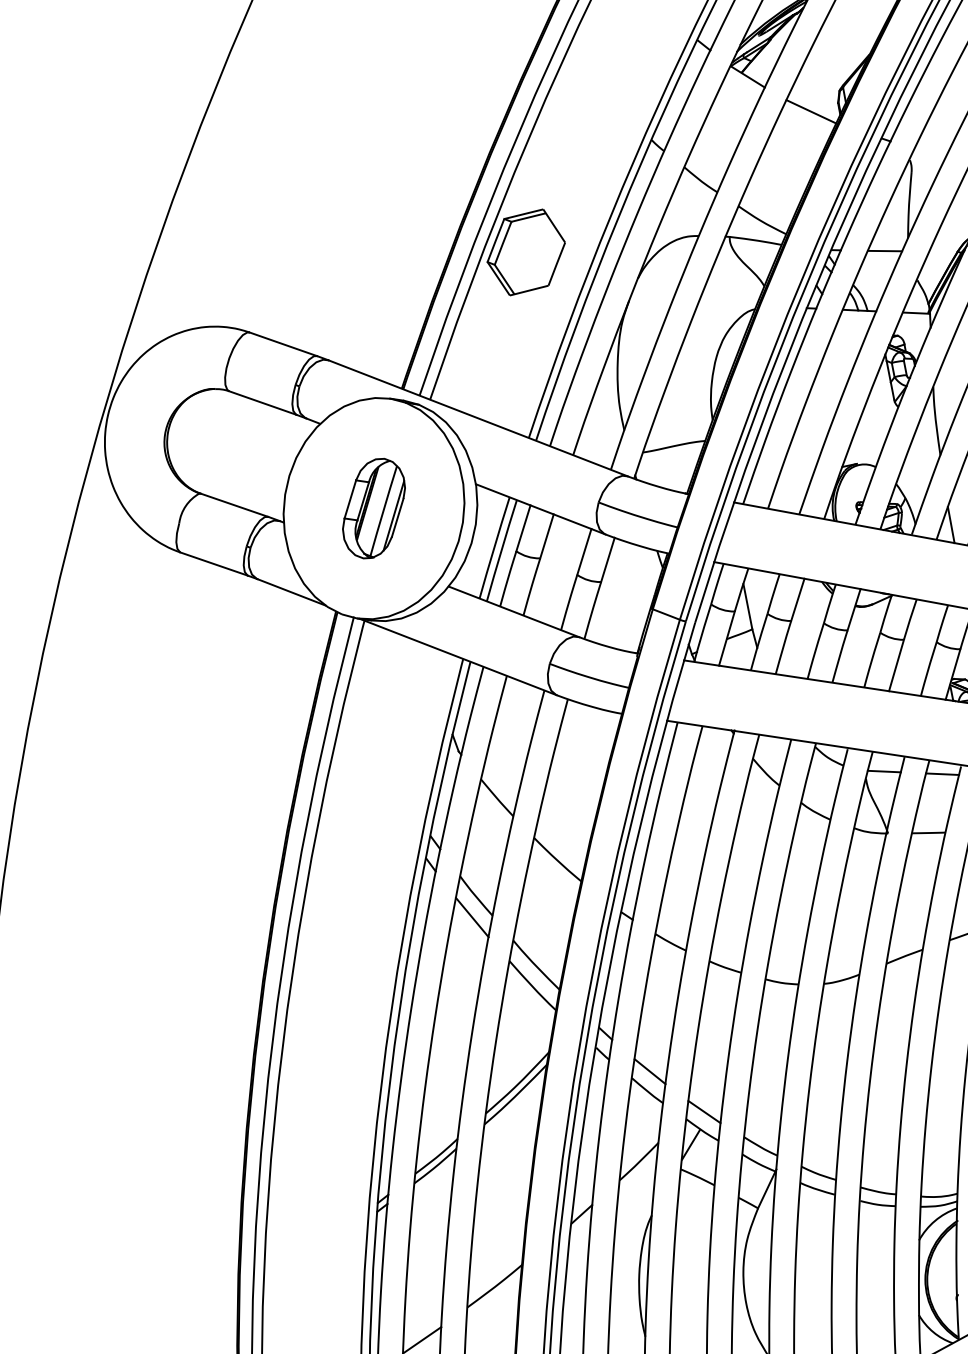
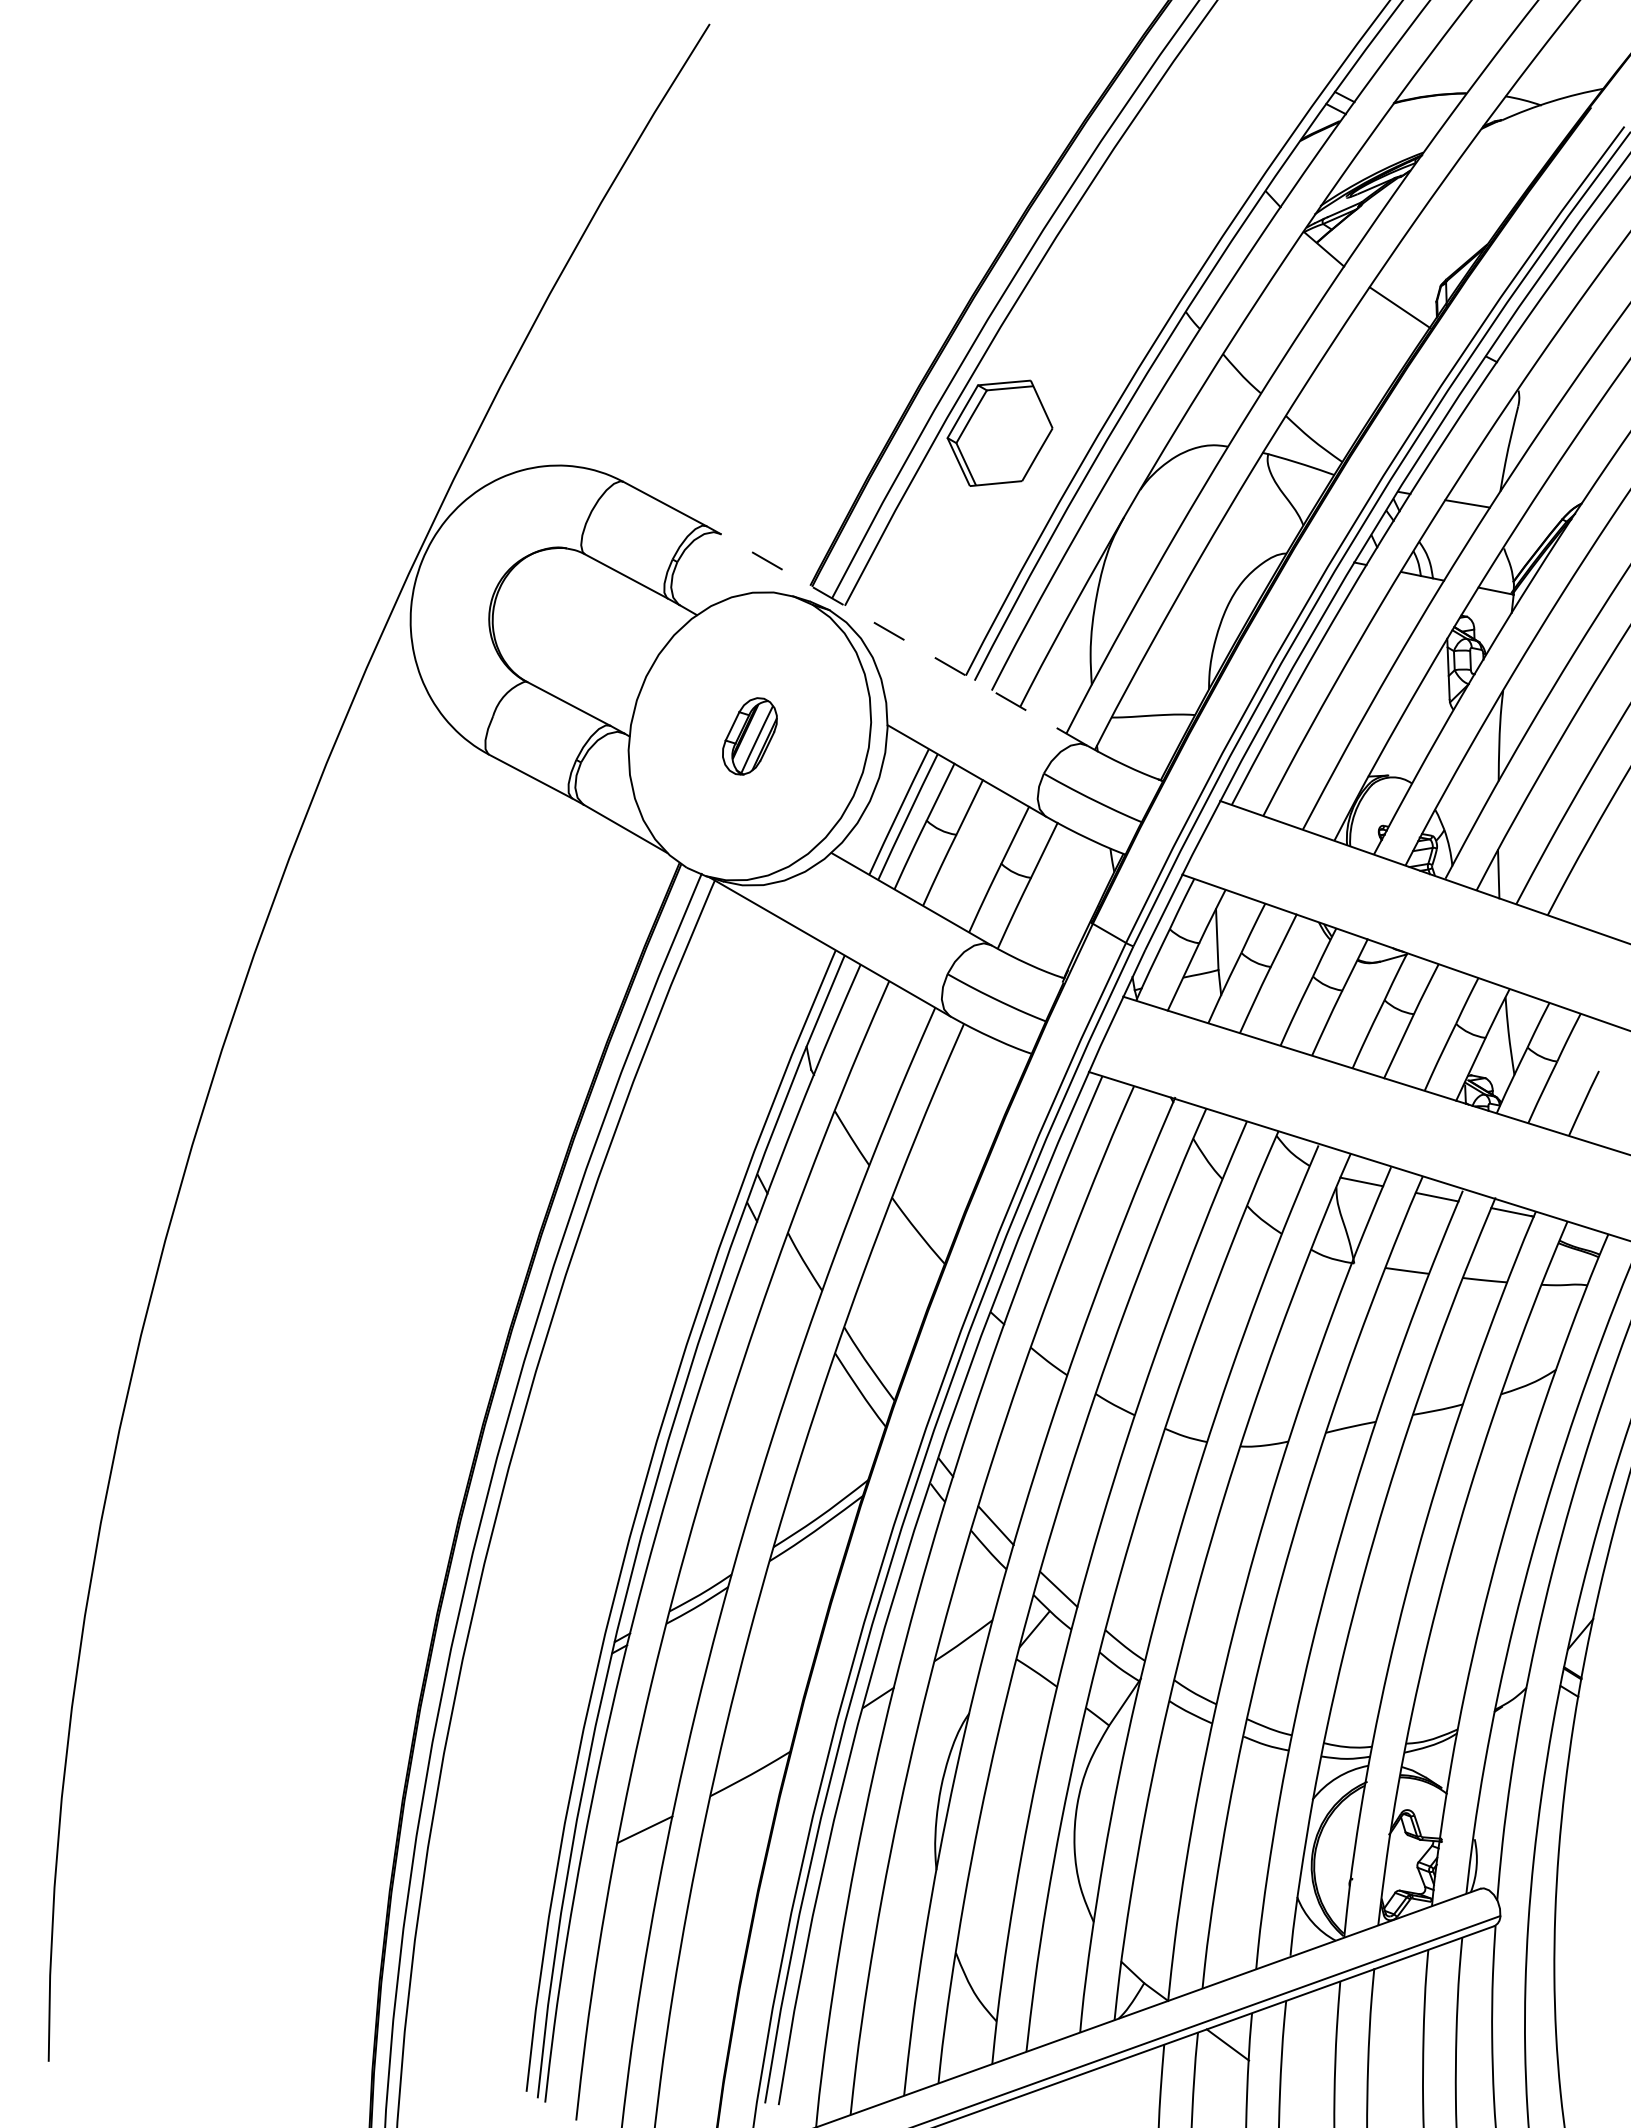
line: (477, 418) -> (903, 639), solid -> dashed
part: (373, 508) -> (749, 736), size x0.6
line: (472, 917) -> (795, 1288), removed

